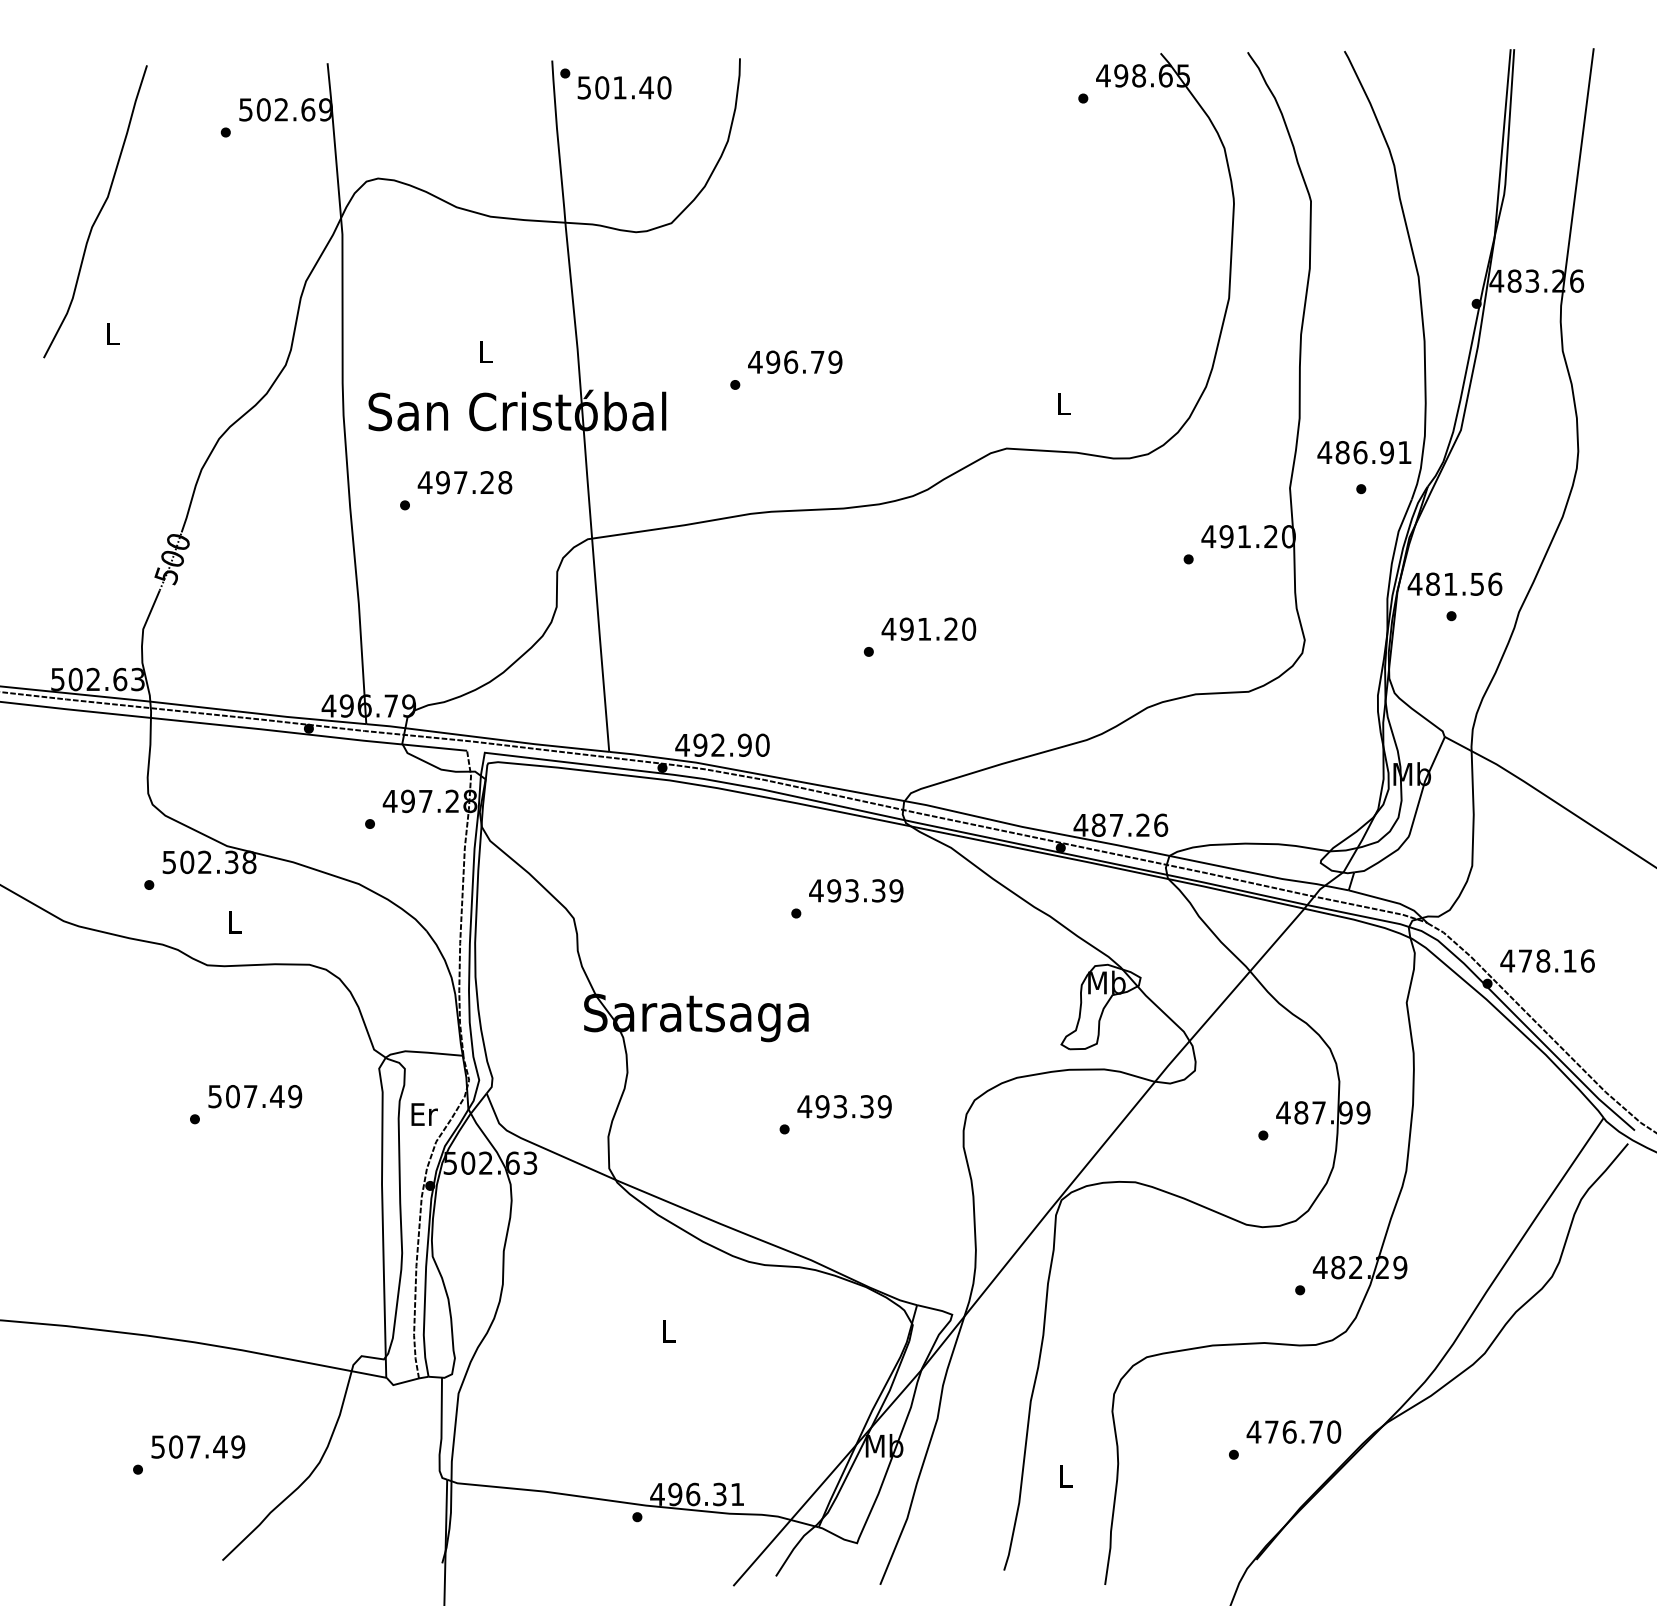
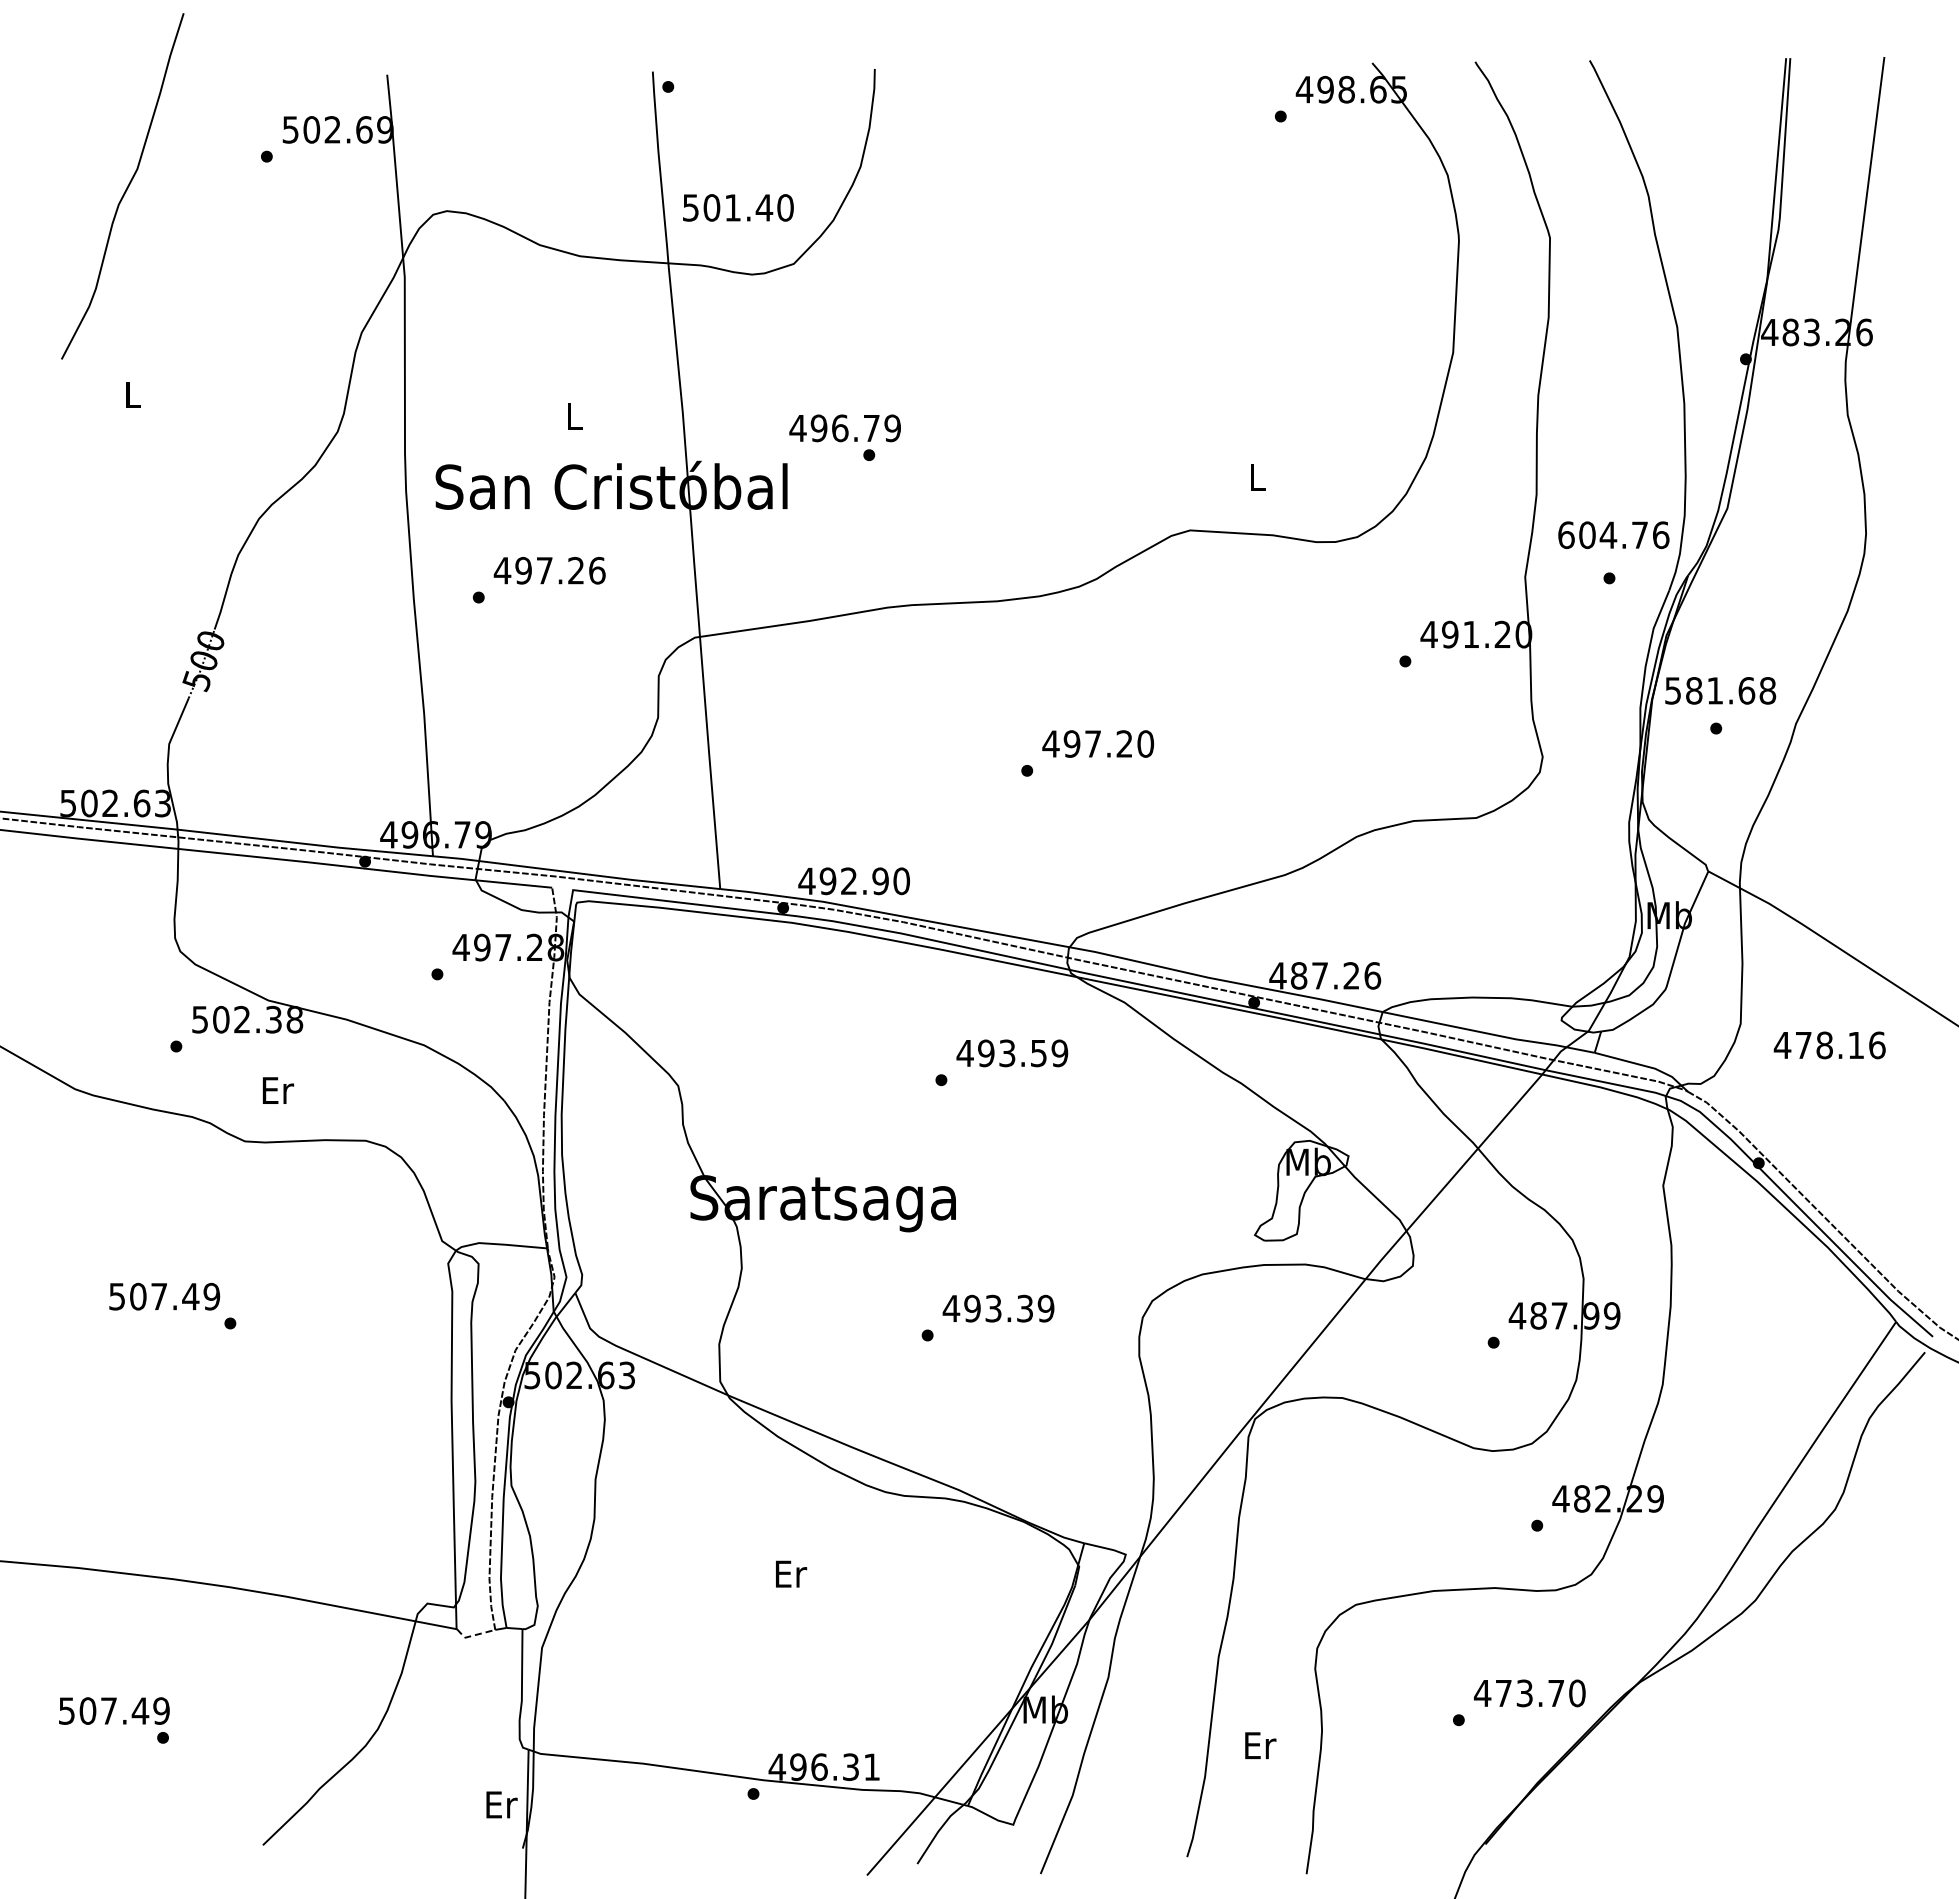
text: (624, 87) -> (738, 207), moved
curve: (98, 212) -> (126, 187), moved
text: (794, 362) -> (844, 428), moved
text: (1364, 452) -> (1613, 535), 486.91 -> 604.76
text: (505, 482) -> (597, 570), 497.28 -> 497.26
text: (1455, 583) -> (1720, 690), 481.56 -> 581.68
text: (924, 628) -> (1092, 743), 491.20 -> 497.20
text: (878, 890) -> (1038, 1052), 493.39 -> 493.59
text: (235, 922) -> (278, 1090), L -> Er
text: (1547, 961) -> (1829, 1045), moved
text: (255, 1096) -> (164, 1296), moved
text: (424, 1114) -> (501, 1804), moved
text: (669, 1330) -> (791, 1573), L -> Er
line: (401, 1383) -> (474, 1635), solid -> dashed
text: (1289, 1432) -> (1524, 1693), 476.70 -> 473.70
text: (198, 1446) -> (114, 1710), moved
text: (1066, 1476) -> (1260, 1745), L -> Er

